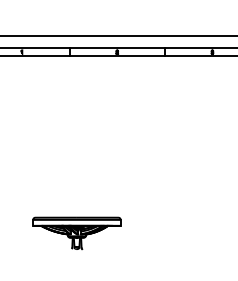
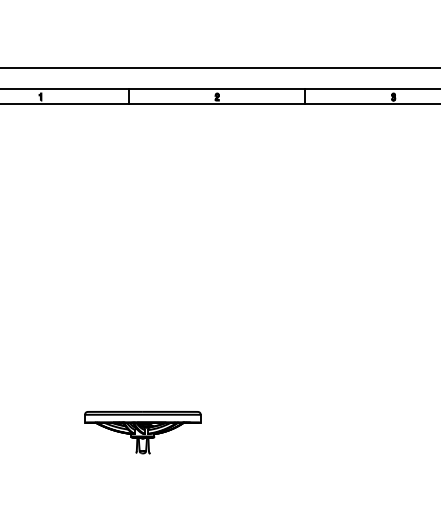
part: (77, 233) -> (143, 432), size x0.71

